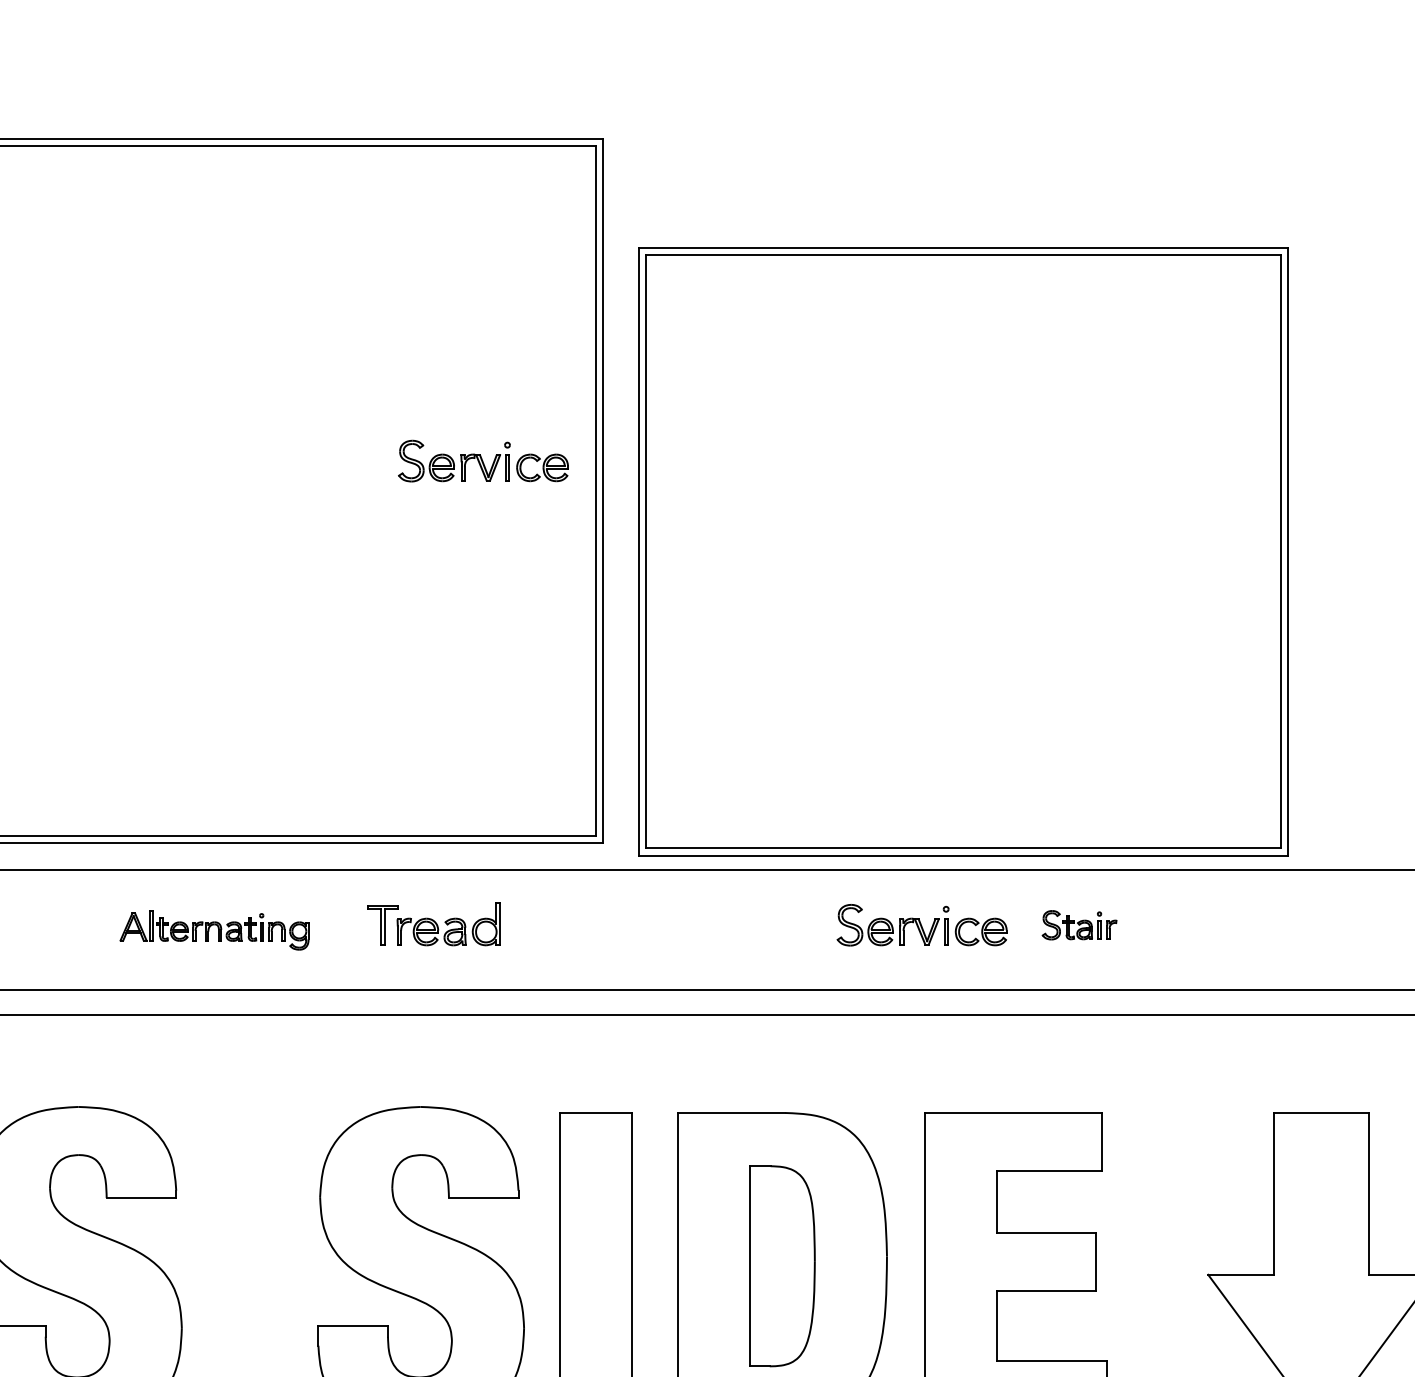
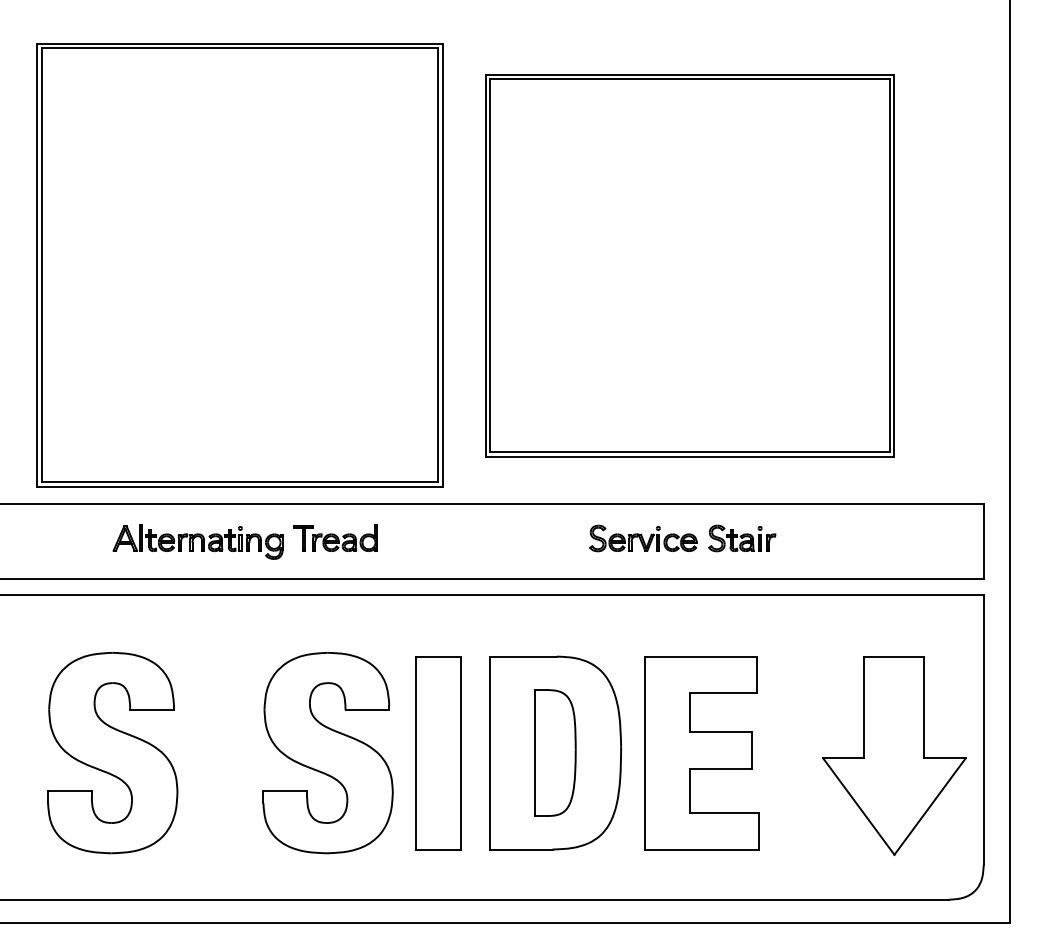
part: (483, 461) -> (367, 246), removed
part: (962, 551) -> (689, 265), moved
part: (1079, 925) -> (742, 538), size x1.43
part: (213, 930) -> (197, 541), size x1.43

